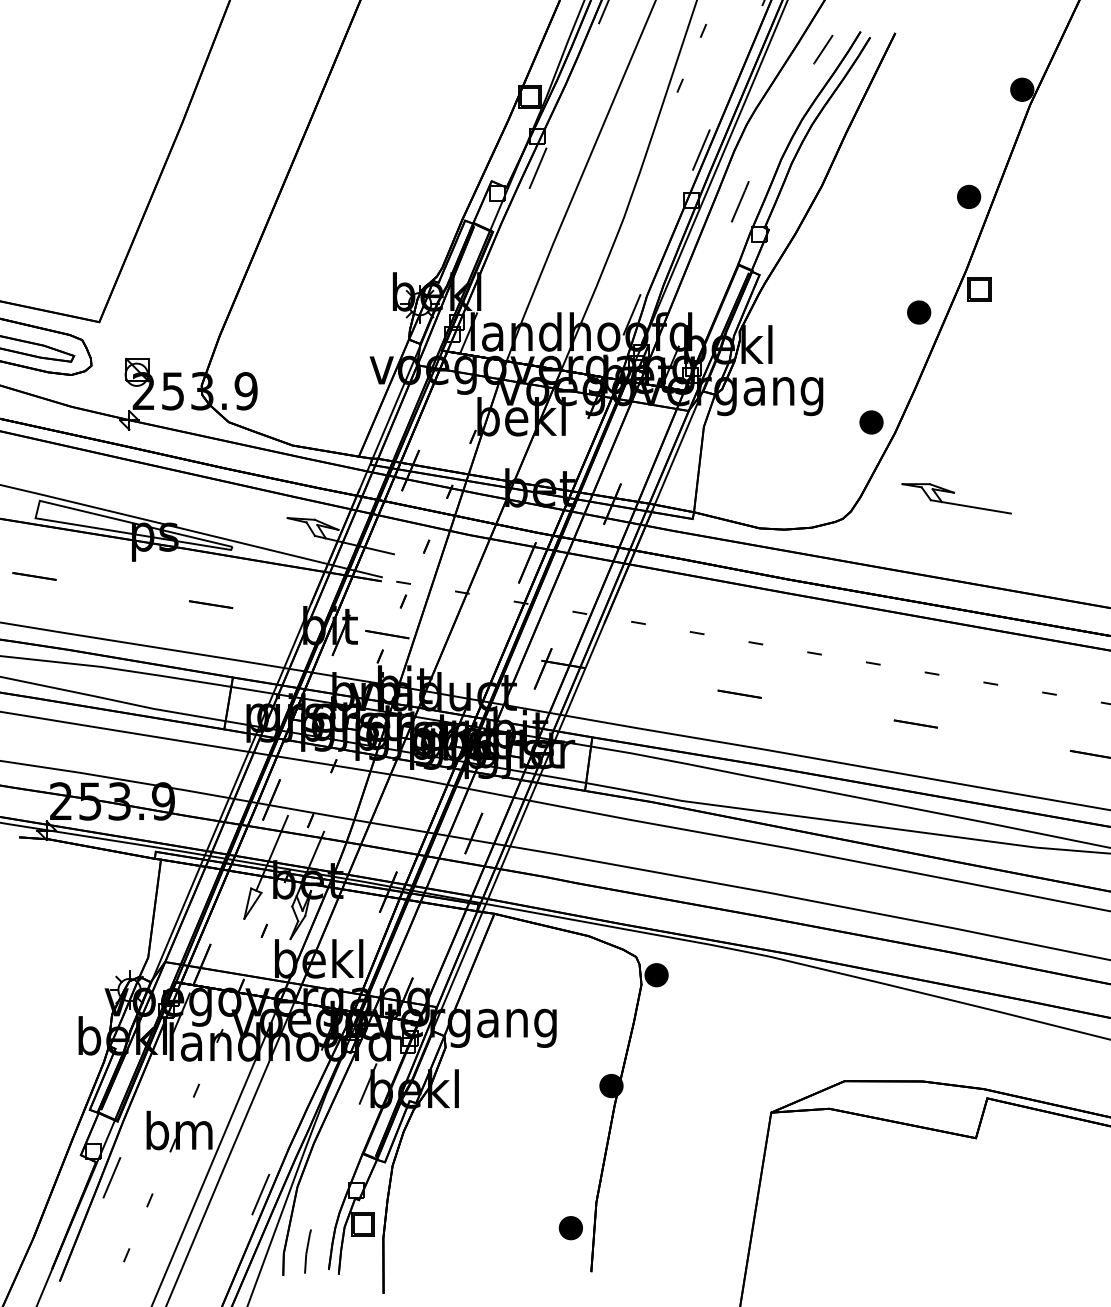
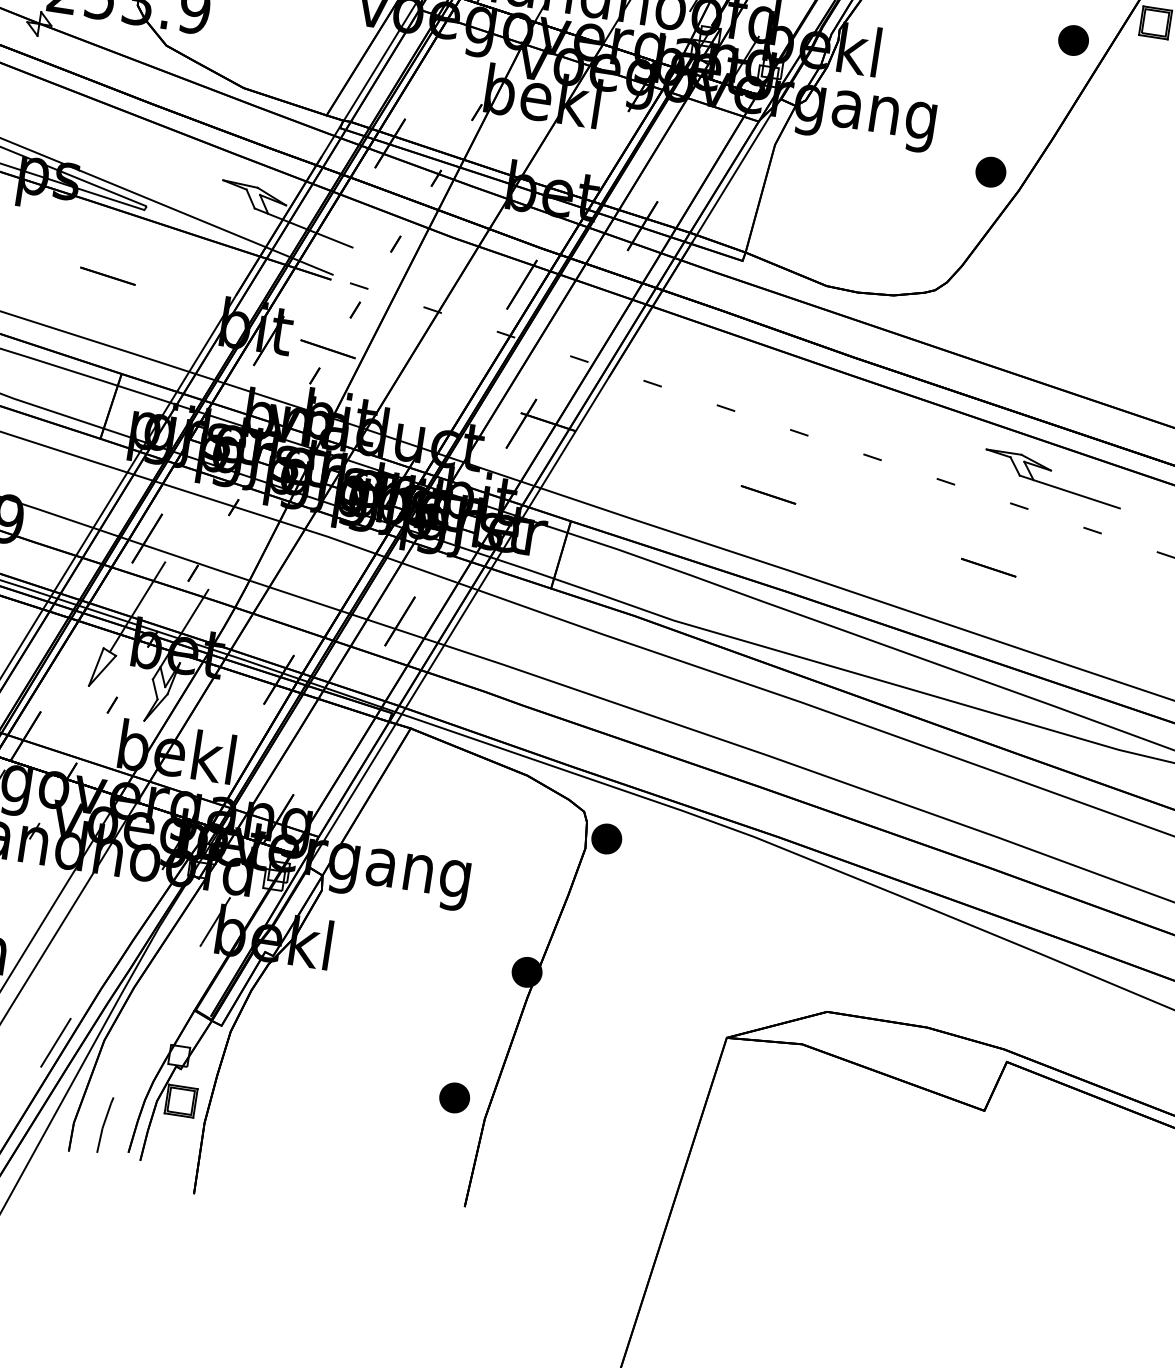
part: (956, 498) -> (1053, 478), moved
part: (570, 1228) -> (454, 1098), moved

